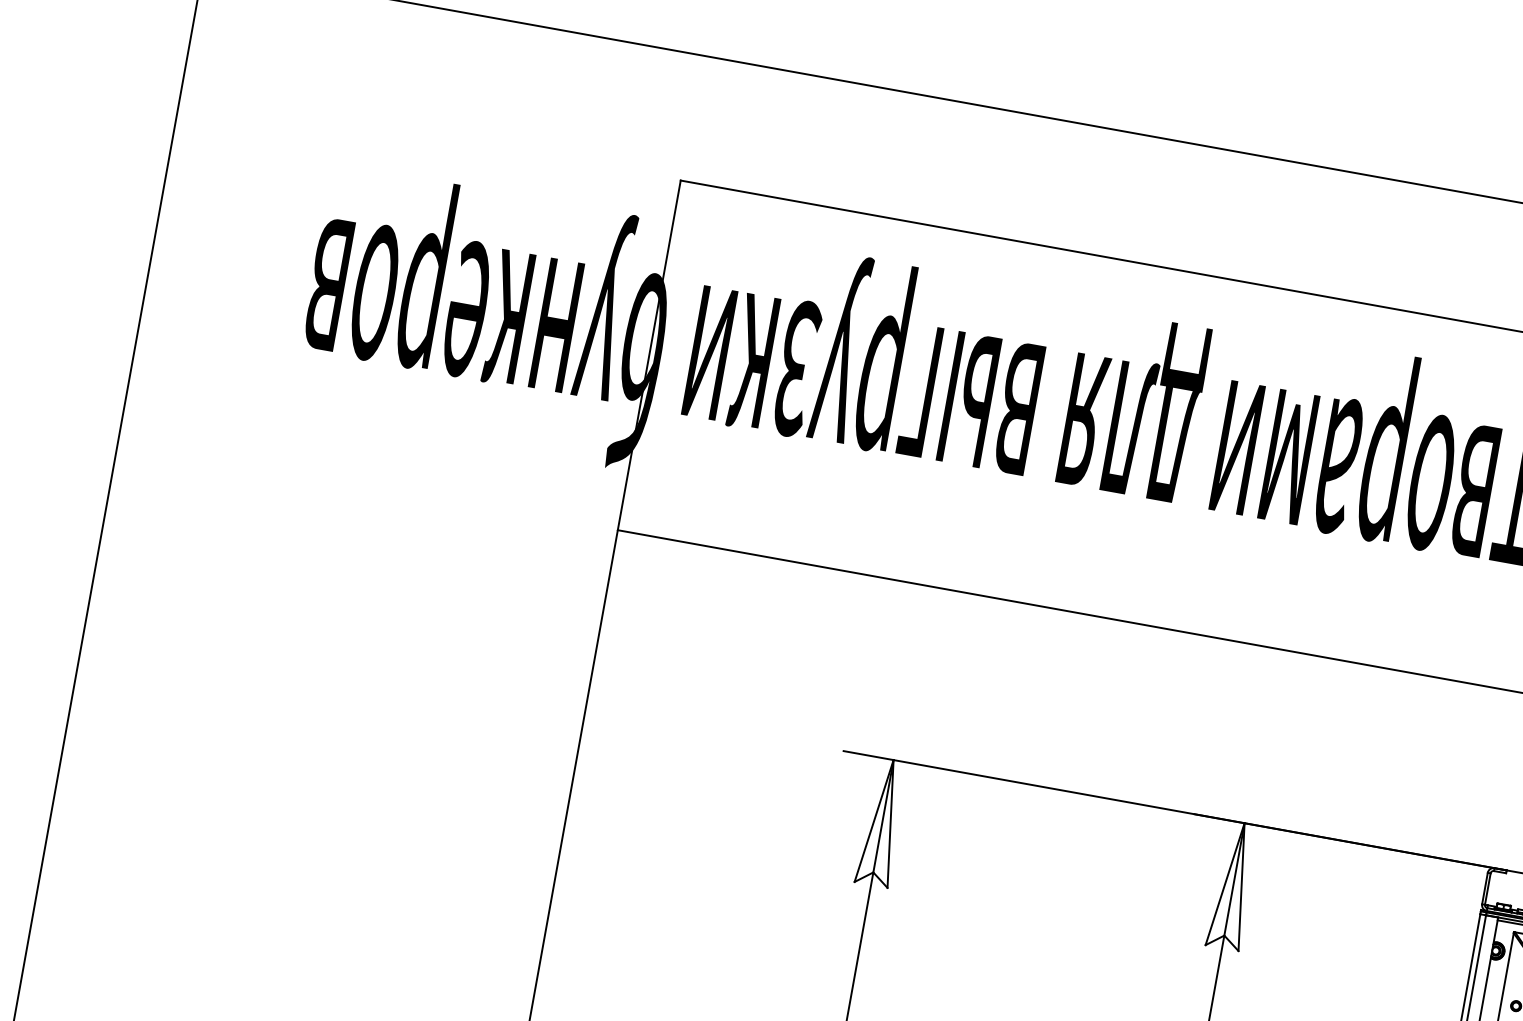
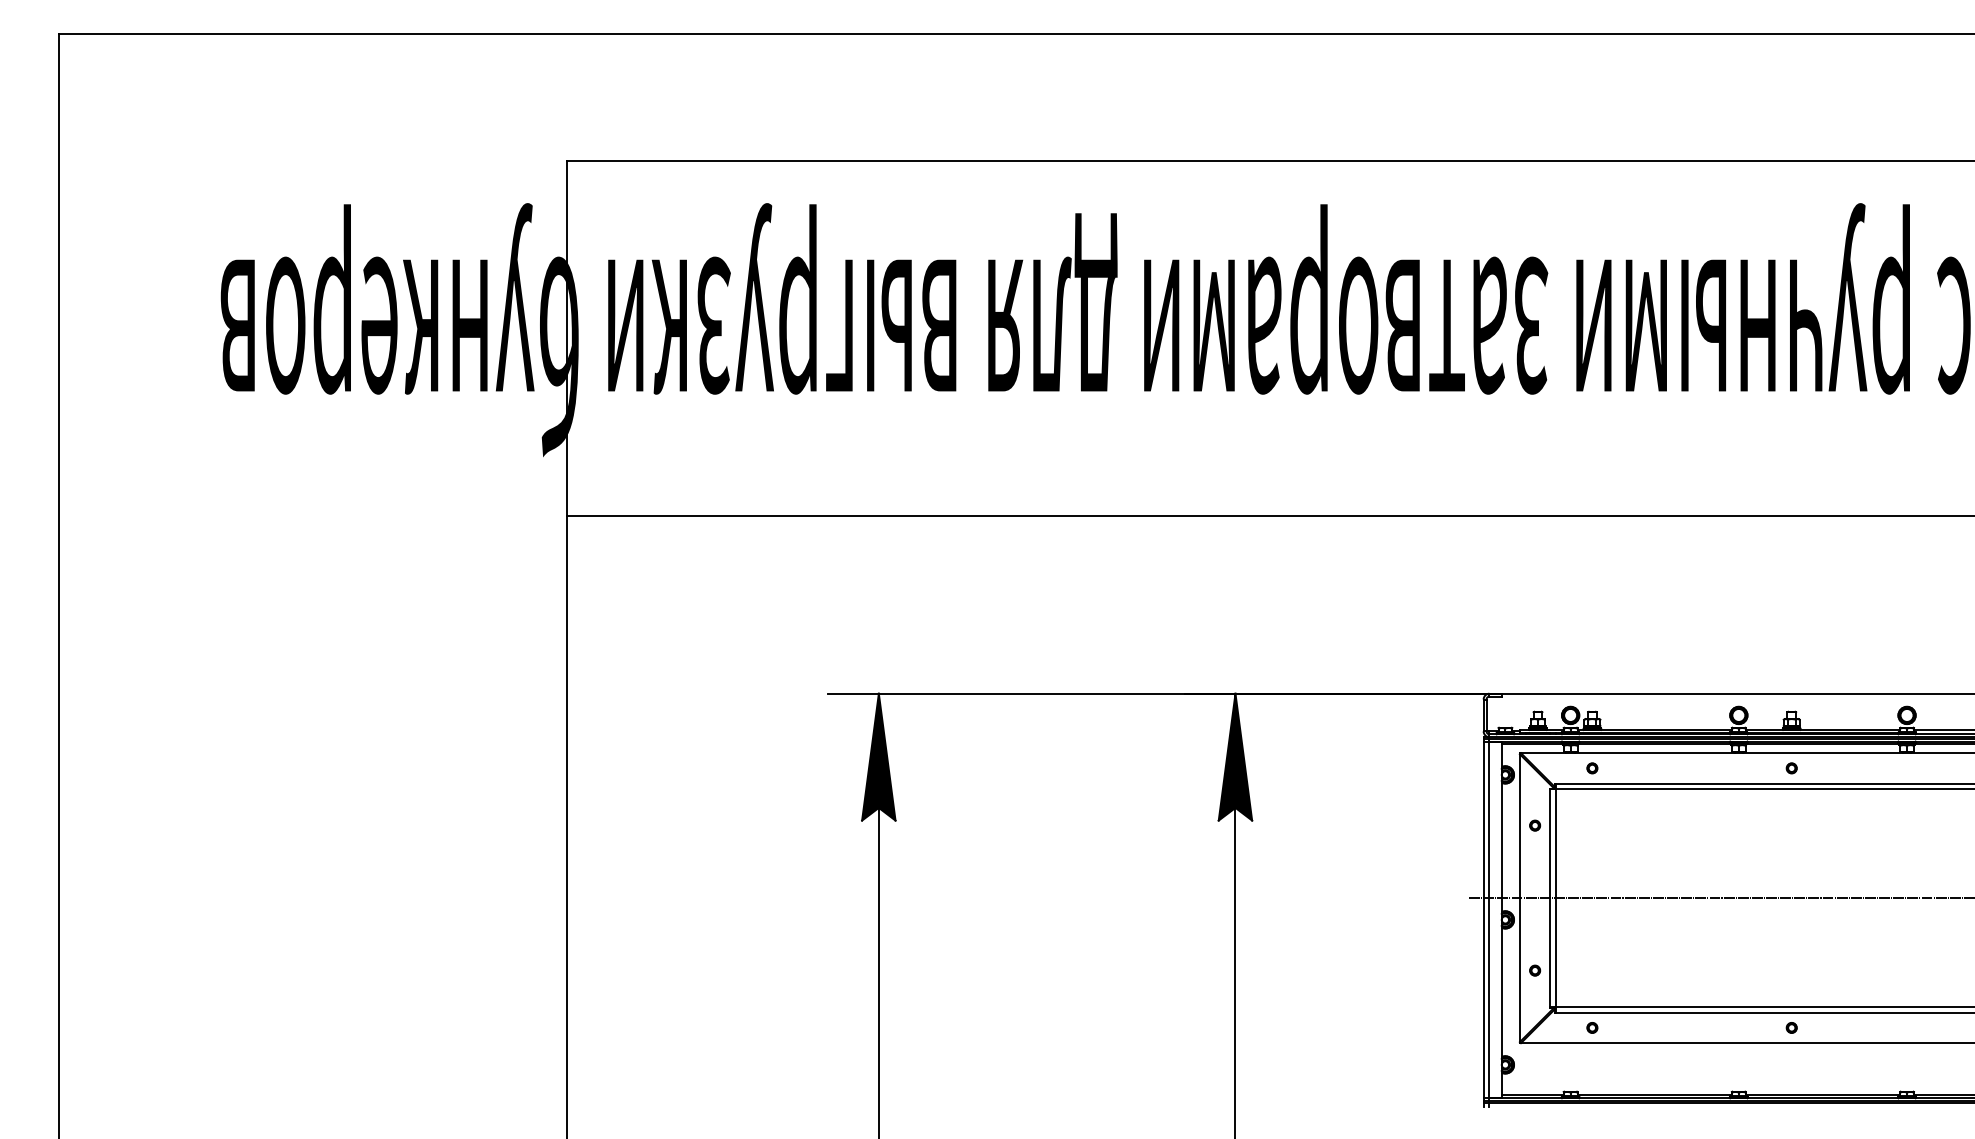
fill: (882, 821) -> (878, 756), added
fill: (1233, 885) -> (1235, 756), added

